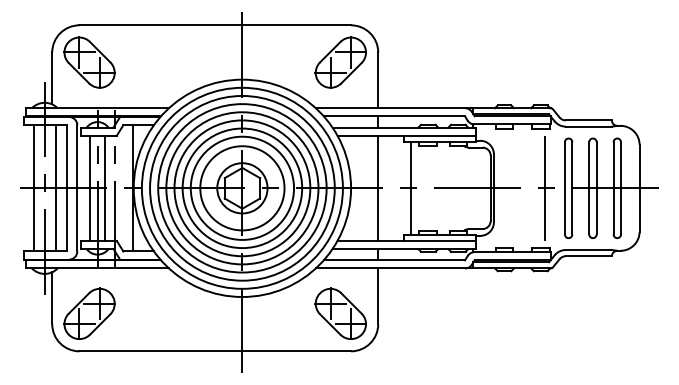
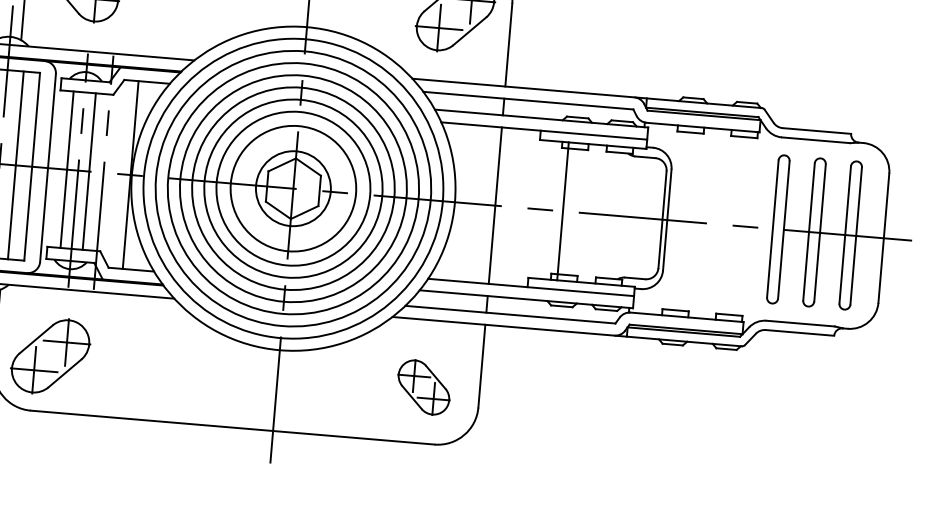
line: (410, 187) -> (562, 210), moved
line: (544, 187) -> (742, 225), removed
part: (340, 313) -> (423, 387), size x0.7

